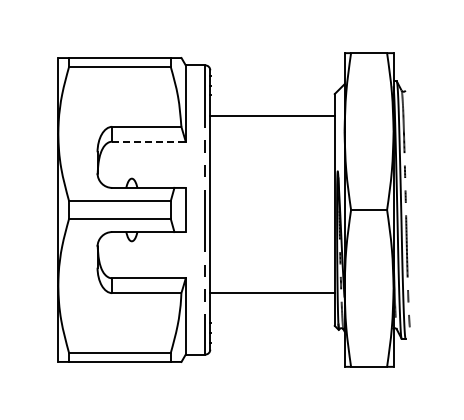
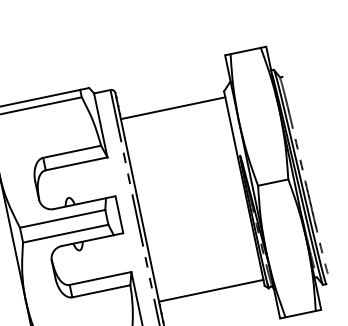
line: (272, 116) -> (173, 108), moved
line: (149, 141) -> (76, 163), dashed -> solid
line: (272, 292) -> (211, 290), moved

